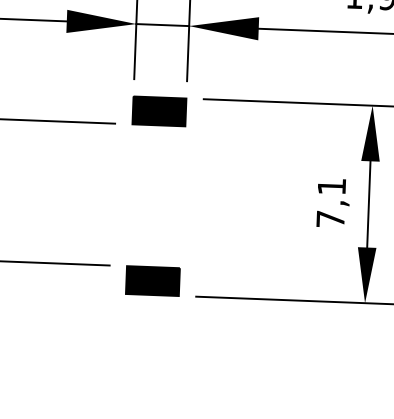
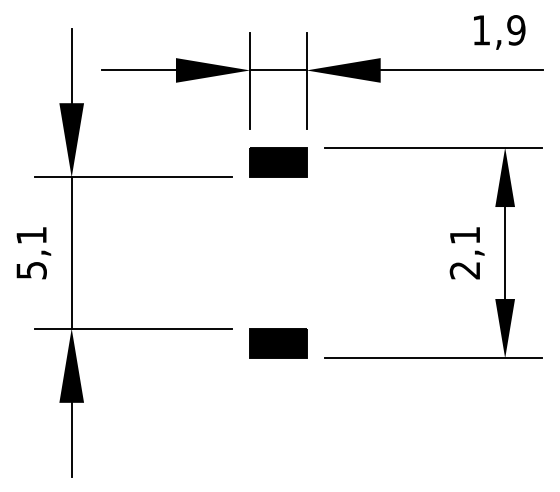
text: (330, 219) -> (464, 270), 7,1 -> 2,1

